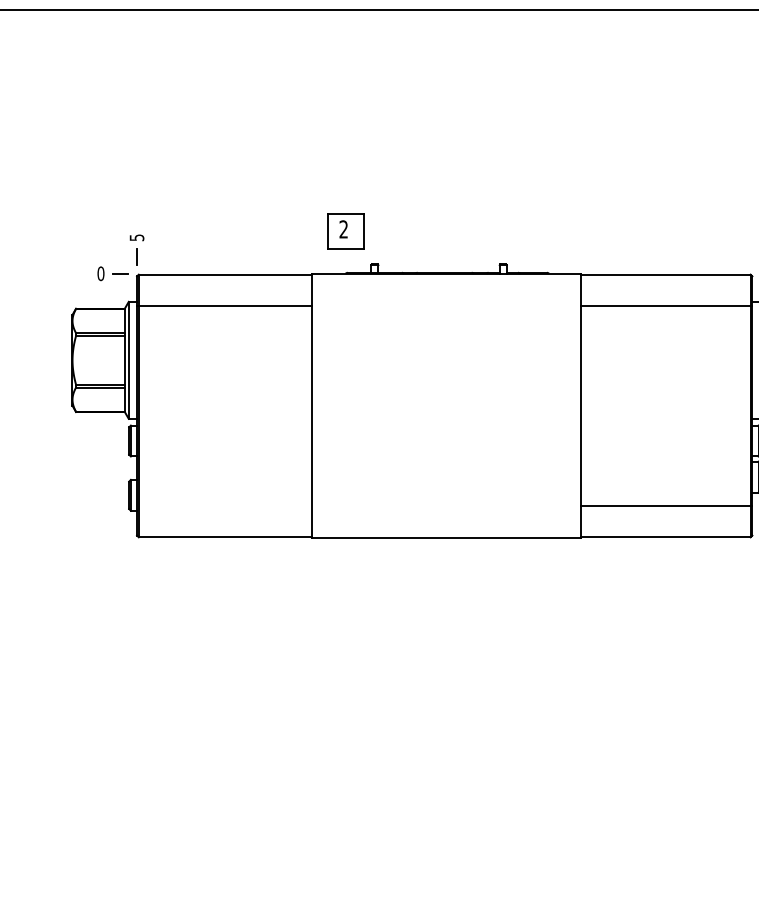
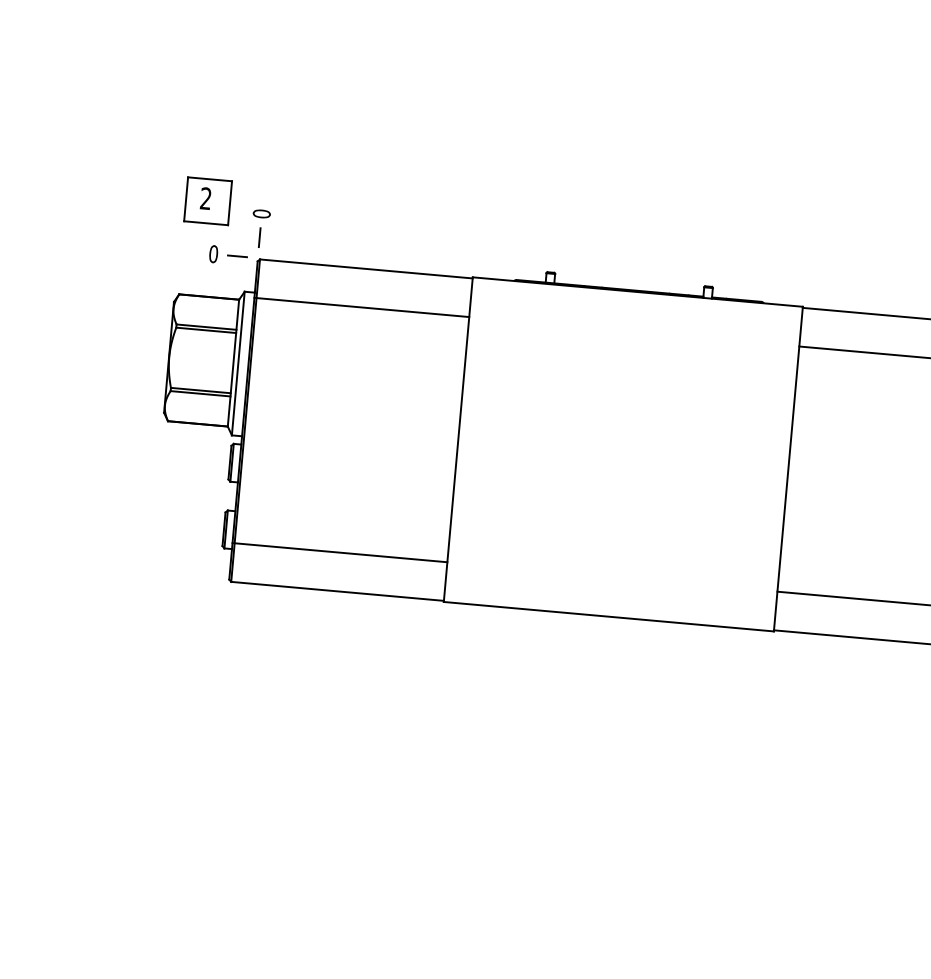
part: (345, 231) -> (207, 201), moved
text: (136, 237) -> (261, 213), 5 -> 0
line: (224, 505) -> (339, 552), added

